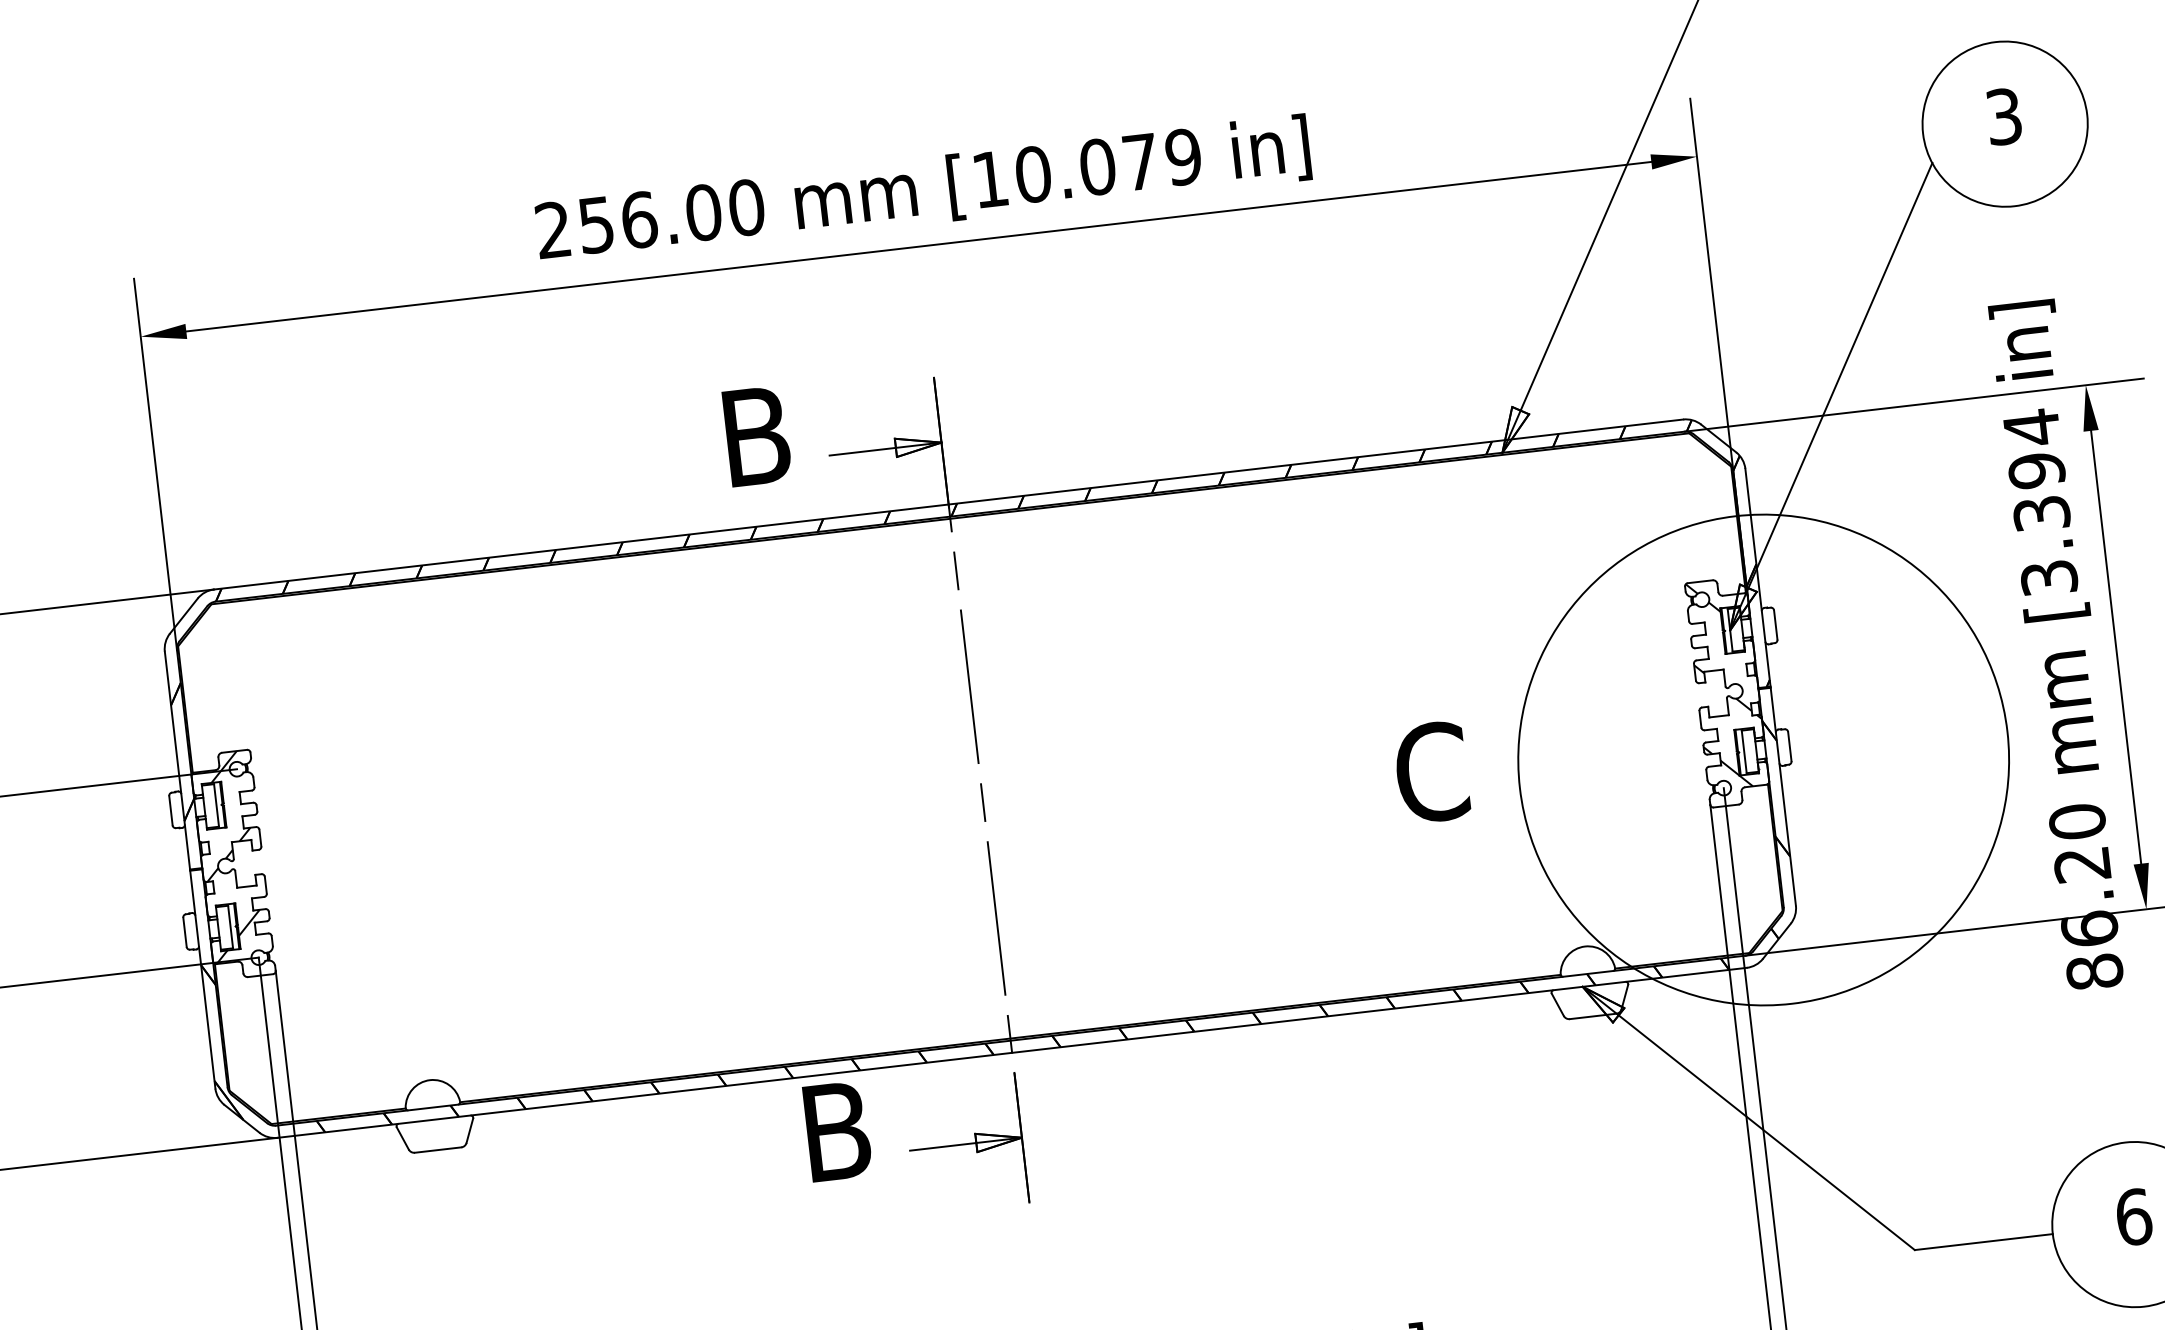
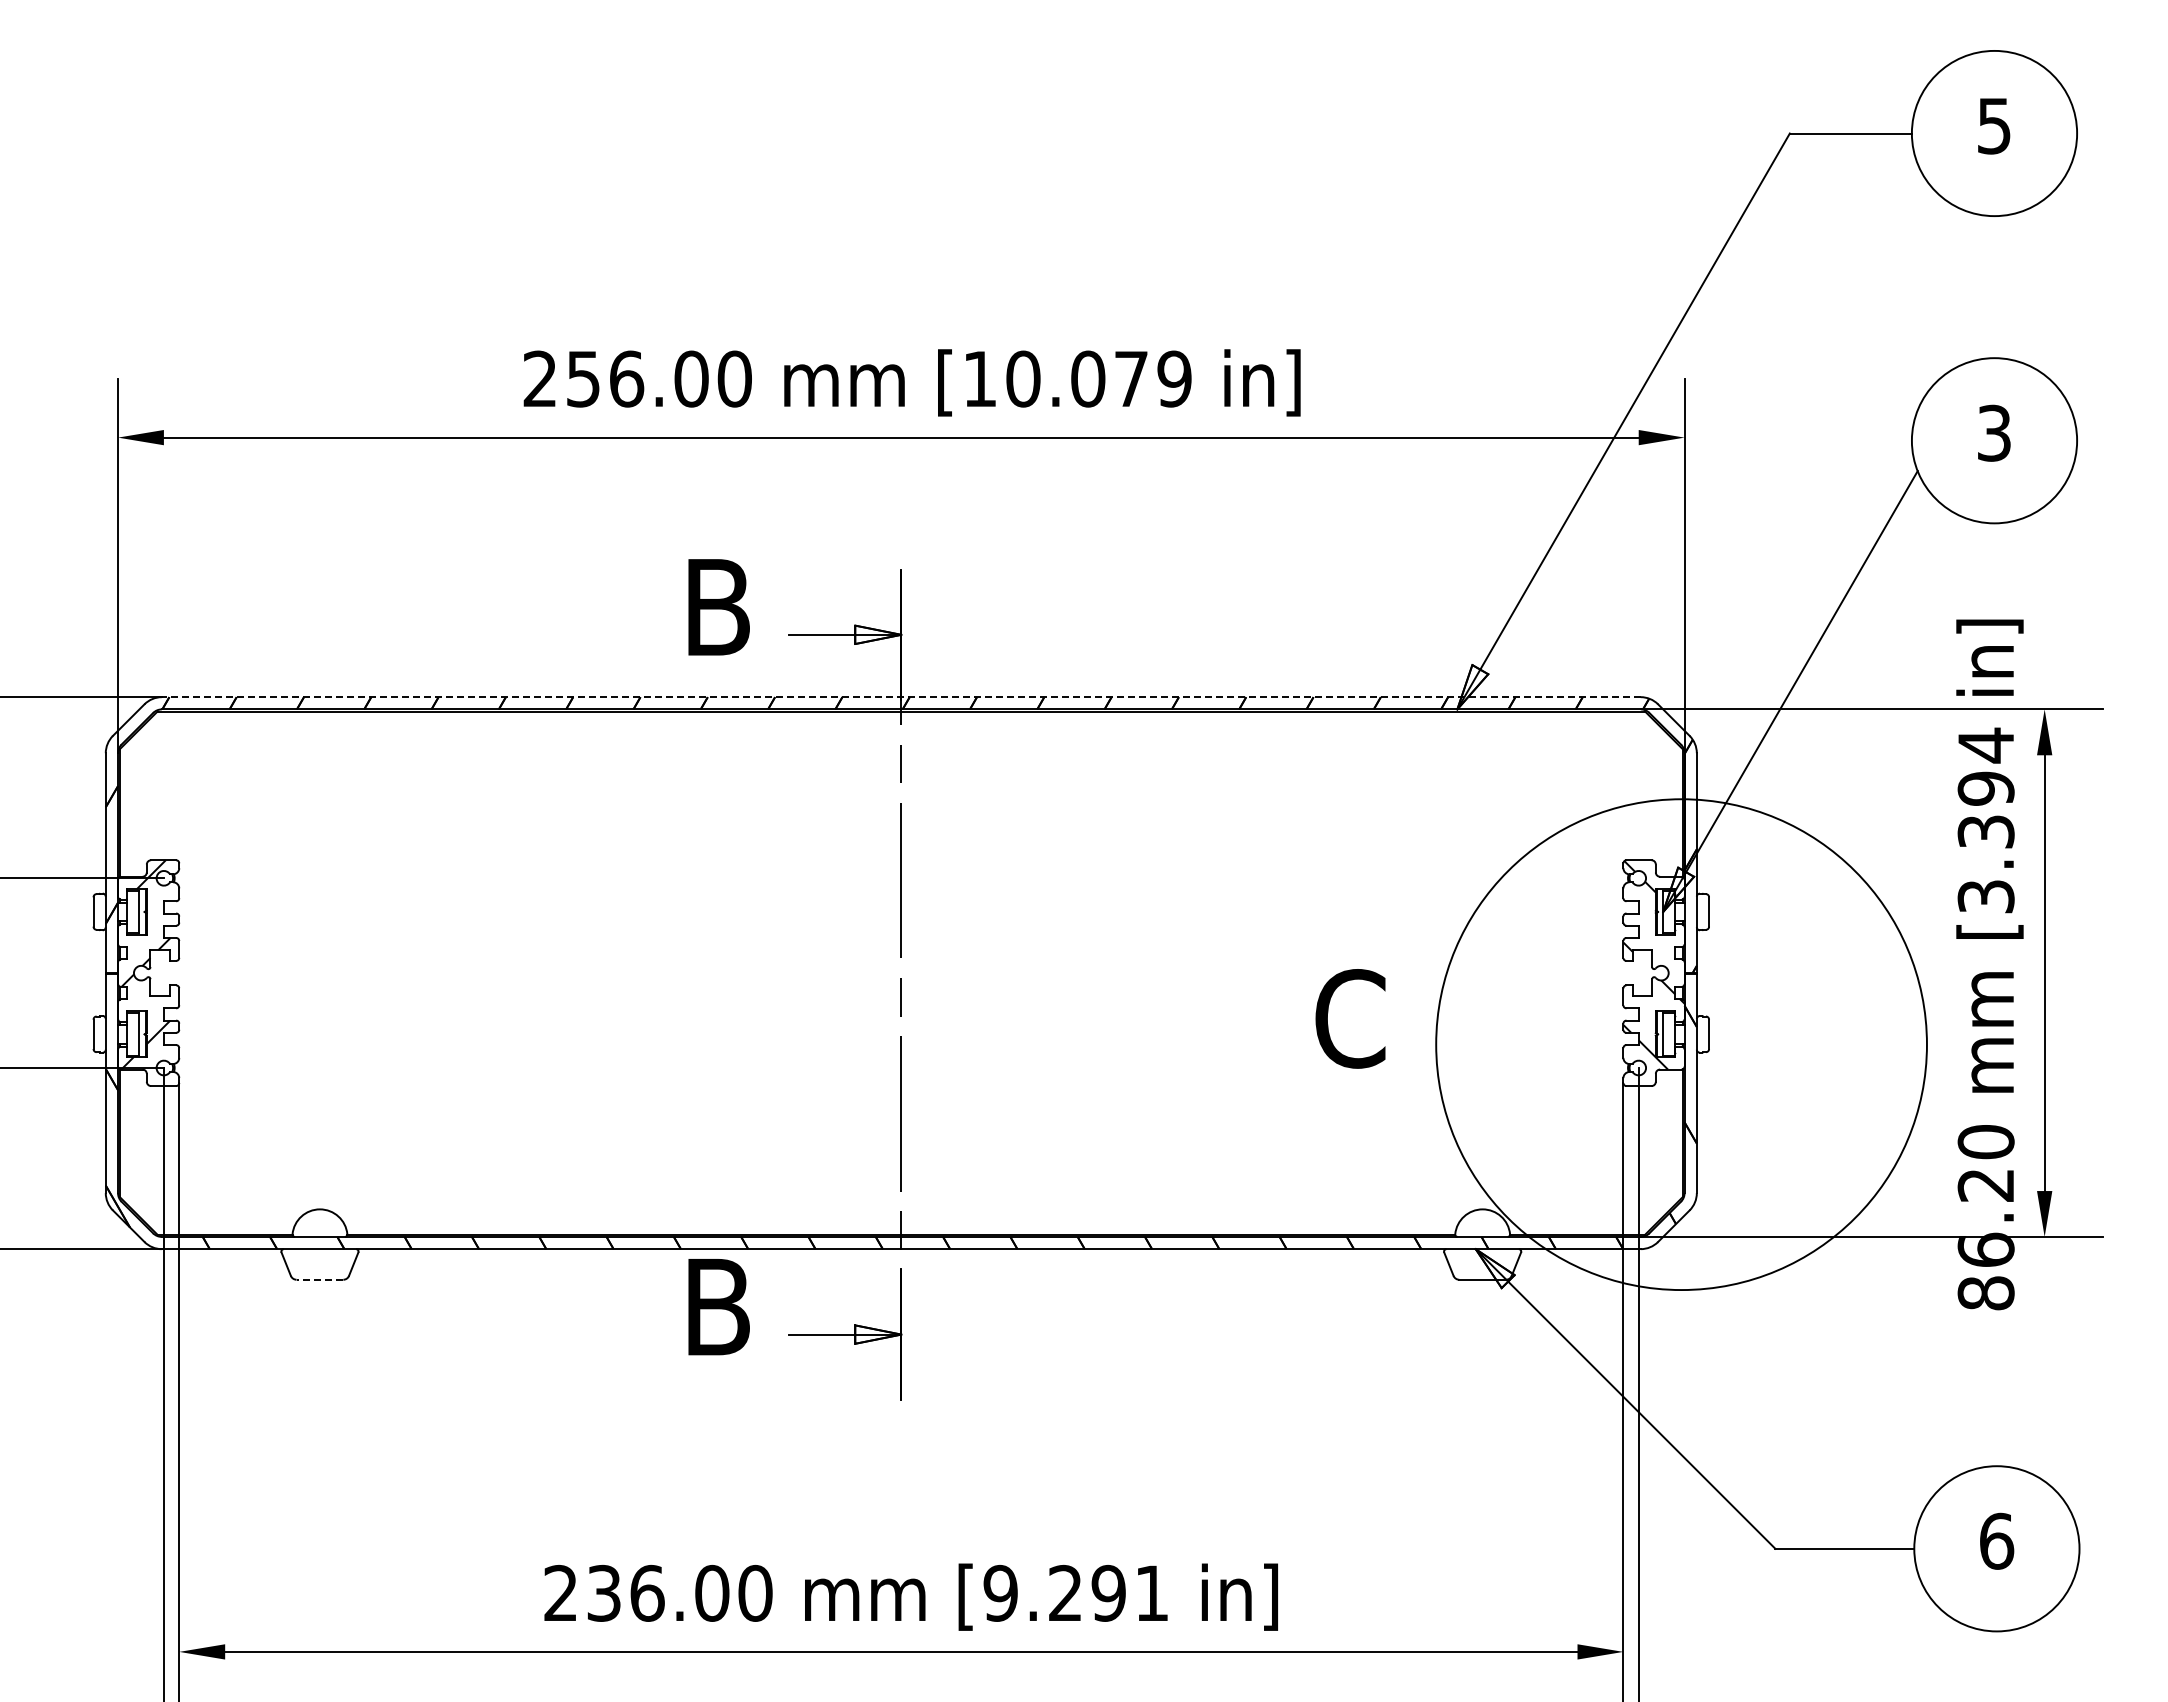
line: (947, 504) -> (900, 697), solid -> dashed
line: (437, 1149) -> (319, 1279), solid -> dashed

